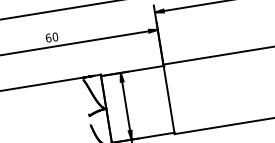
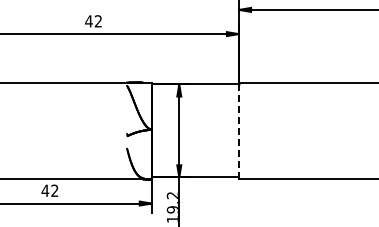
text: (51, 37) -> (93, 21), 60 -> 42
line: (168, 99) -> (238, 131), solid -> dashed

